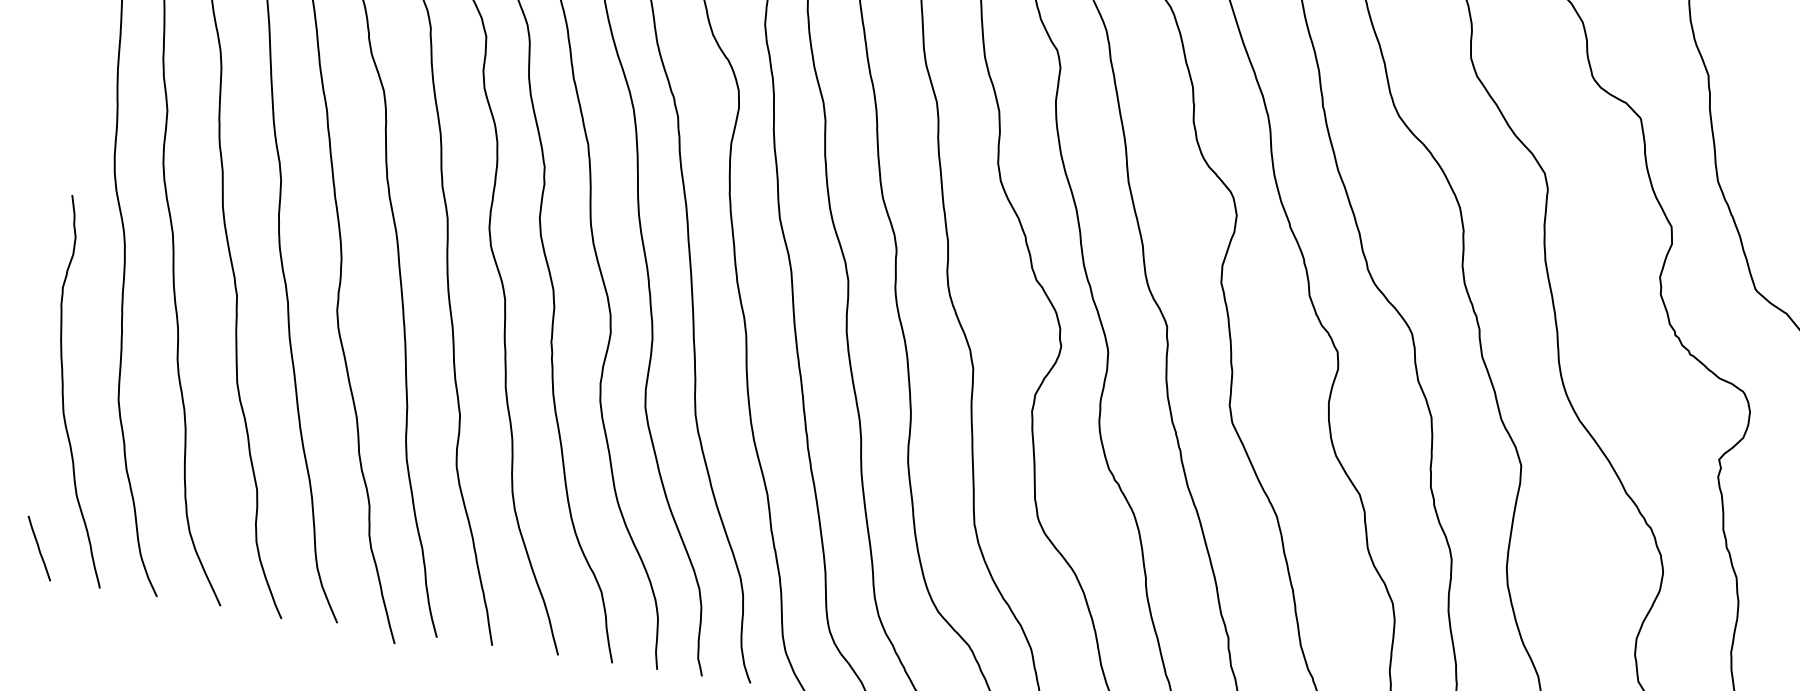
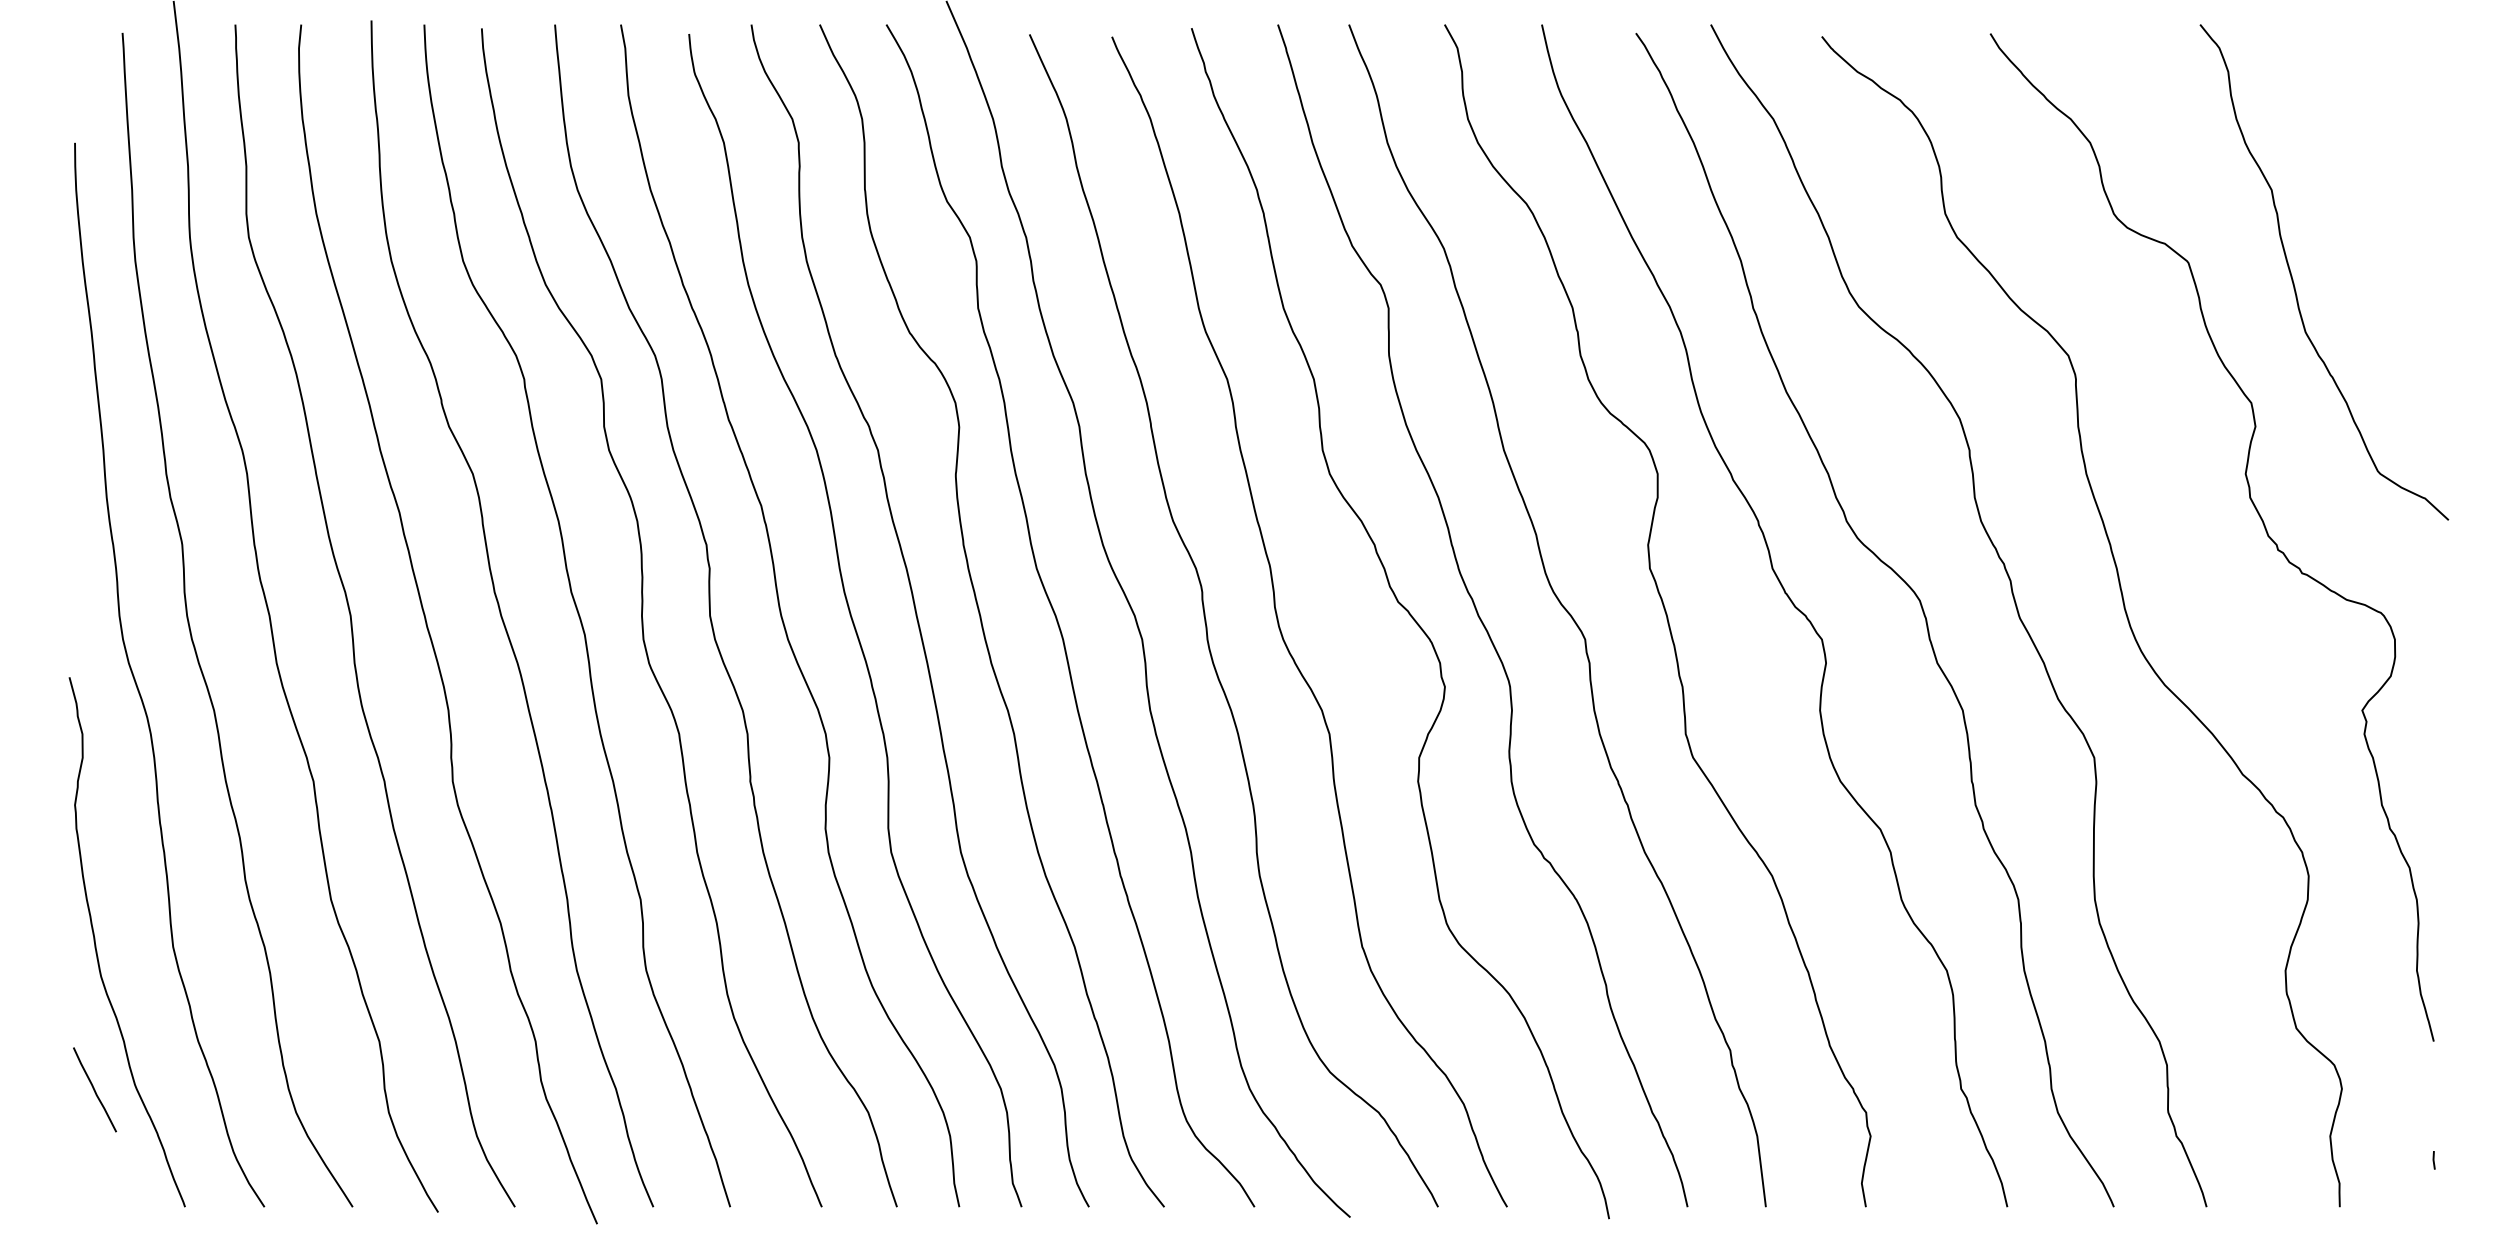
curve: (39, 548) -> (94, 1089), moved

